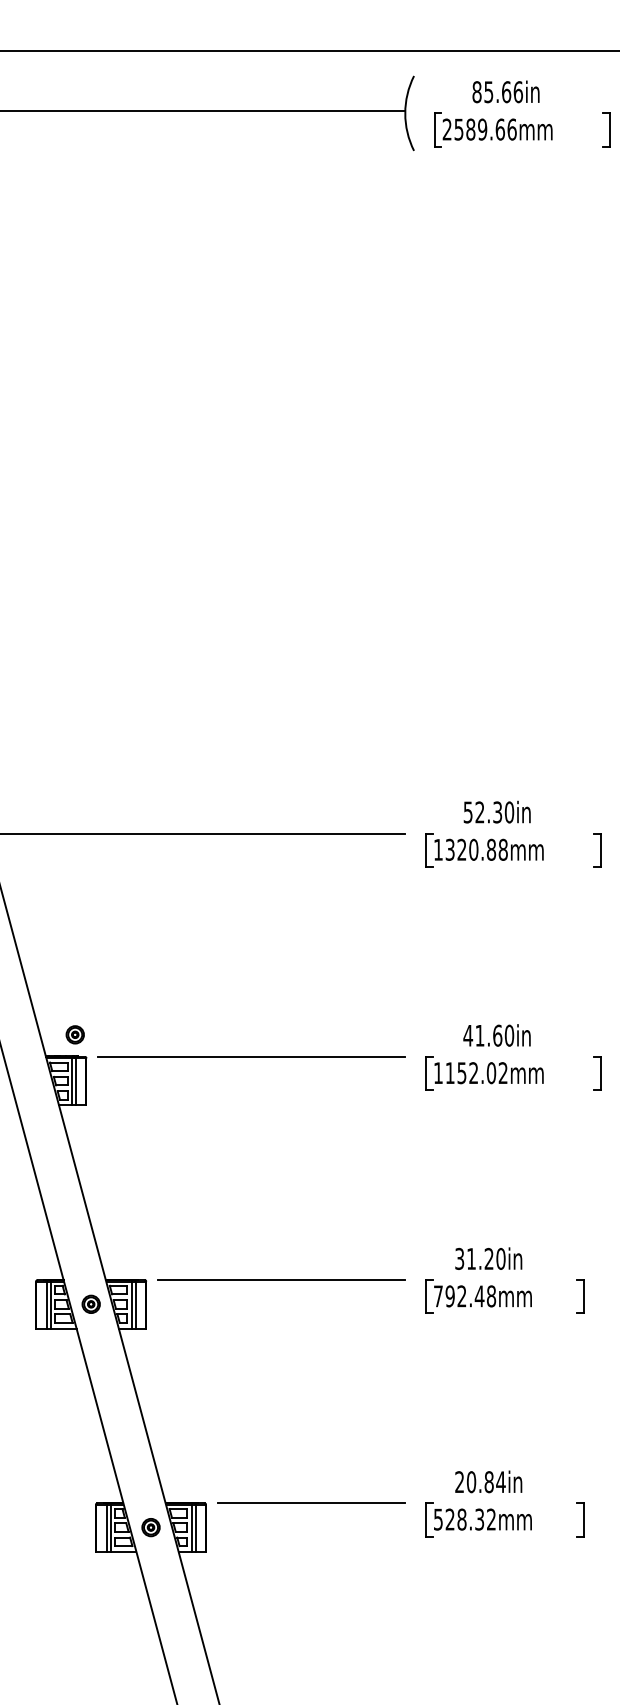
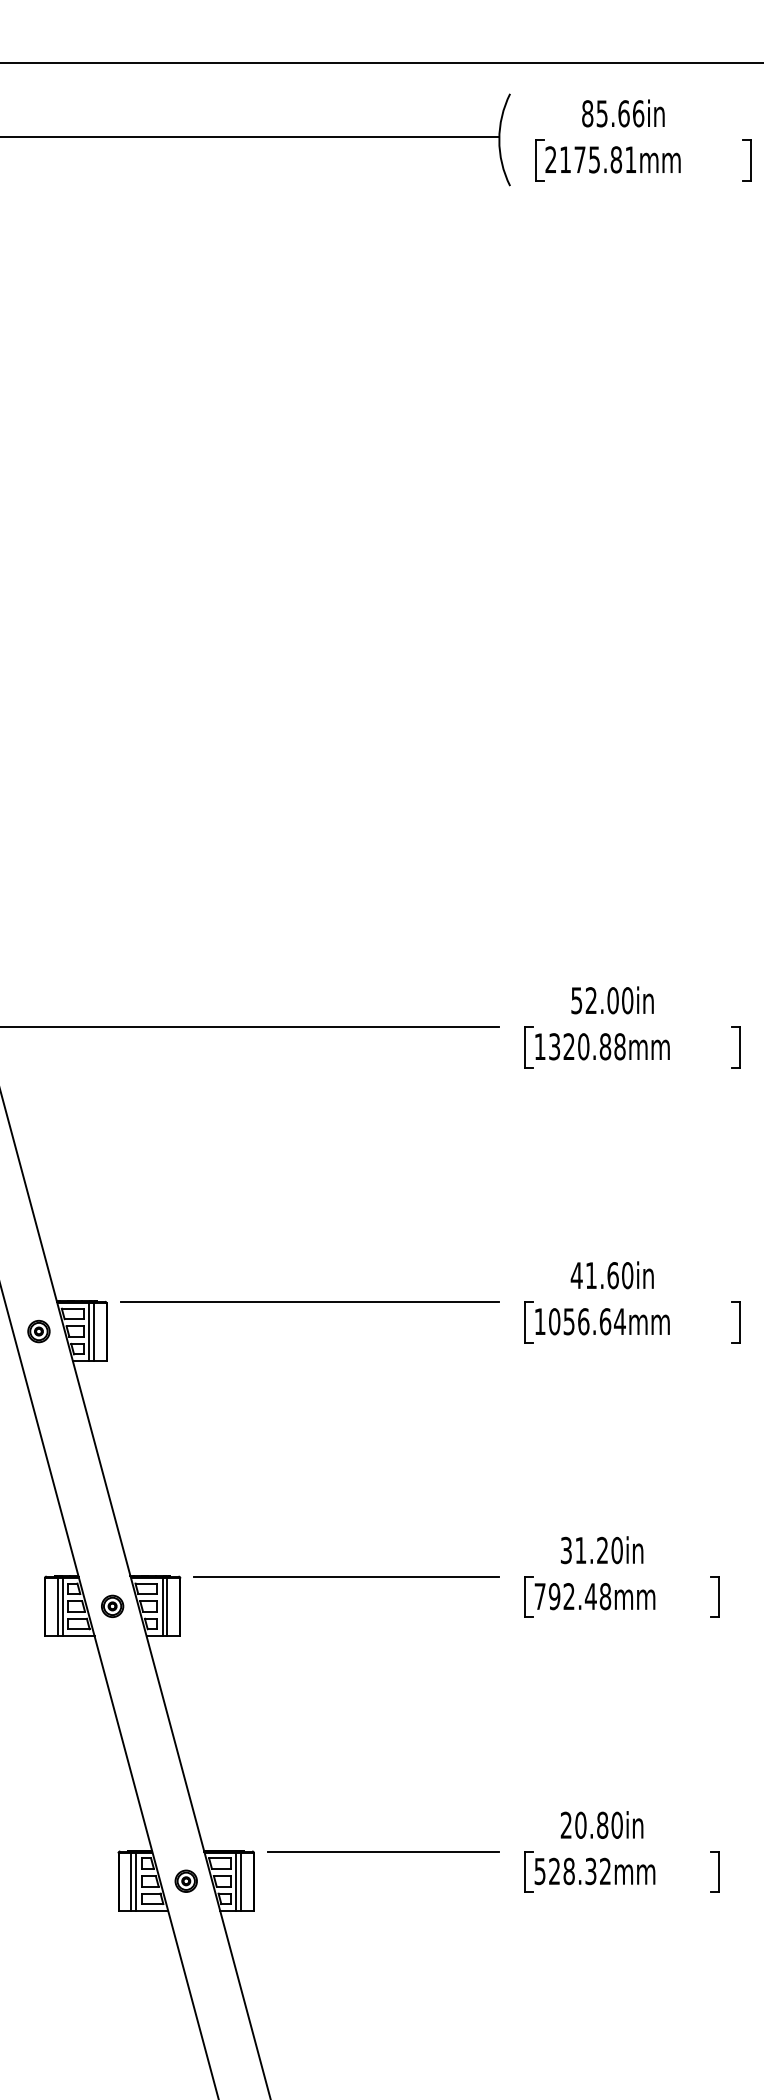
text: (485, 129) -> (598, 159), 2589.66mm -> 2175.81mm
text: (497, 812) -> (612, 1000), 52.30in -> 52.00in
part: (74, 1034) -> (38, 1331), moved
text: (476, 1072) -> (587, 1321), 1152.02mm -> 1056.64mm
text: (501, 1481) -> (617, 1824), 20.84in -> 20.80in

